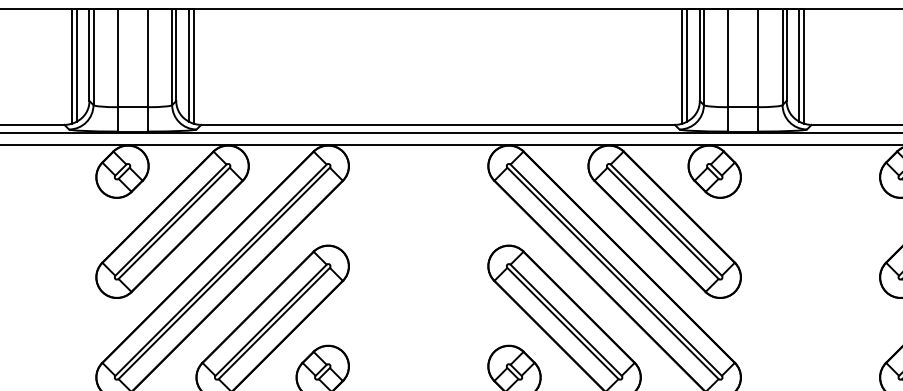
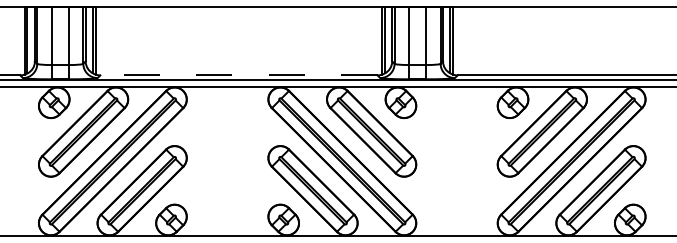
line: (437, 125) -> (238, 75), solid -> dashed

